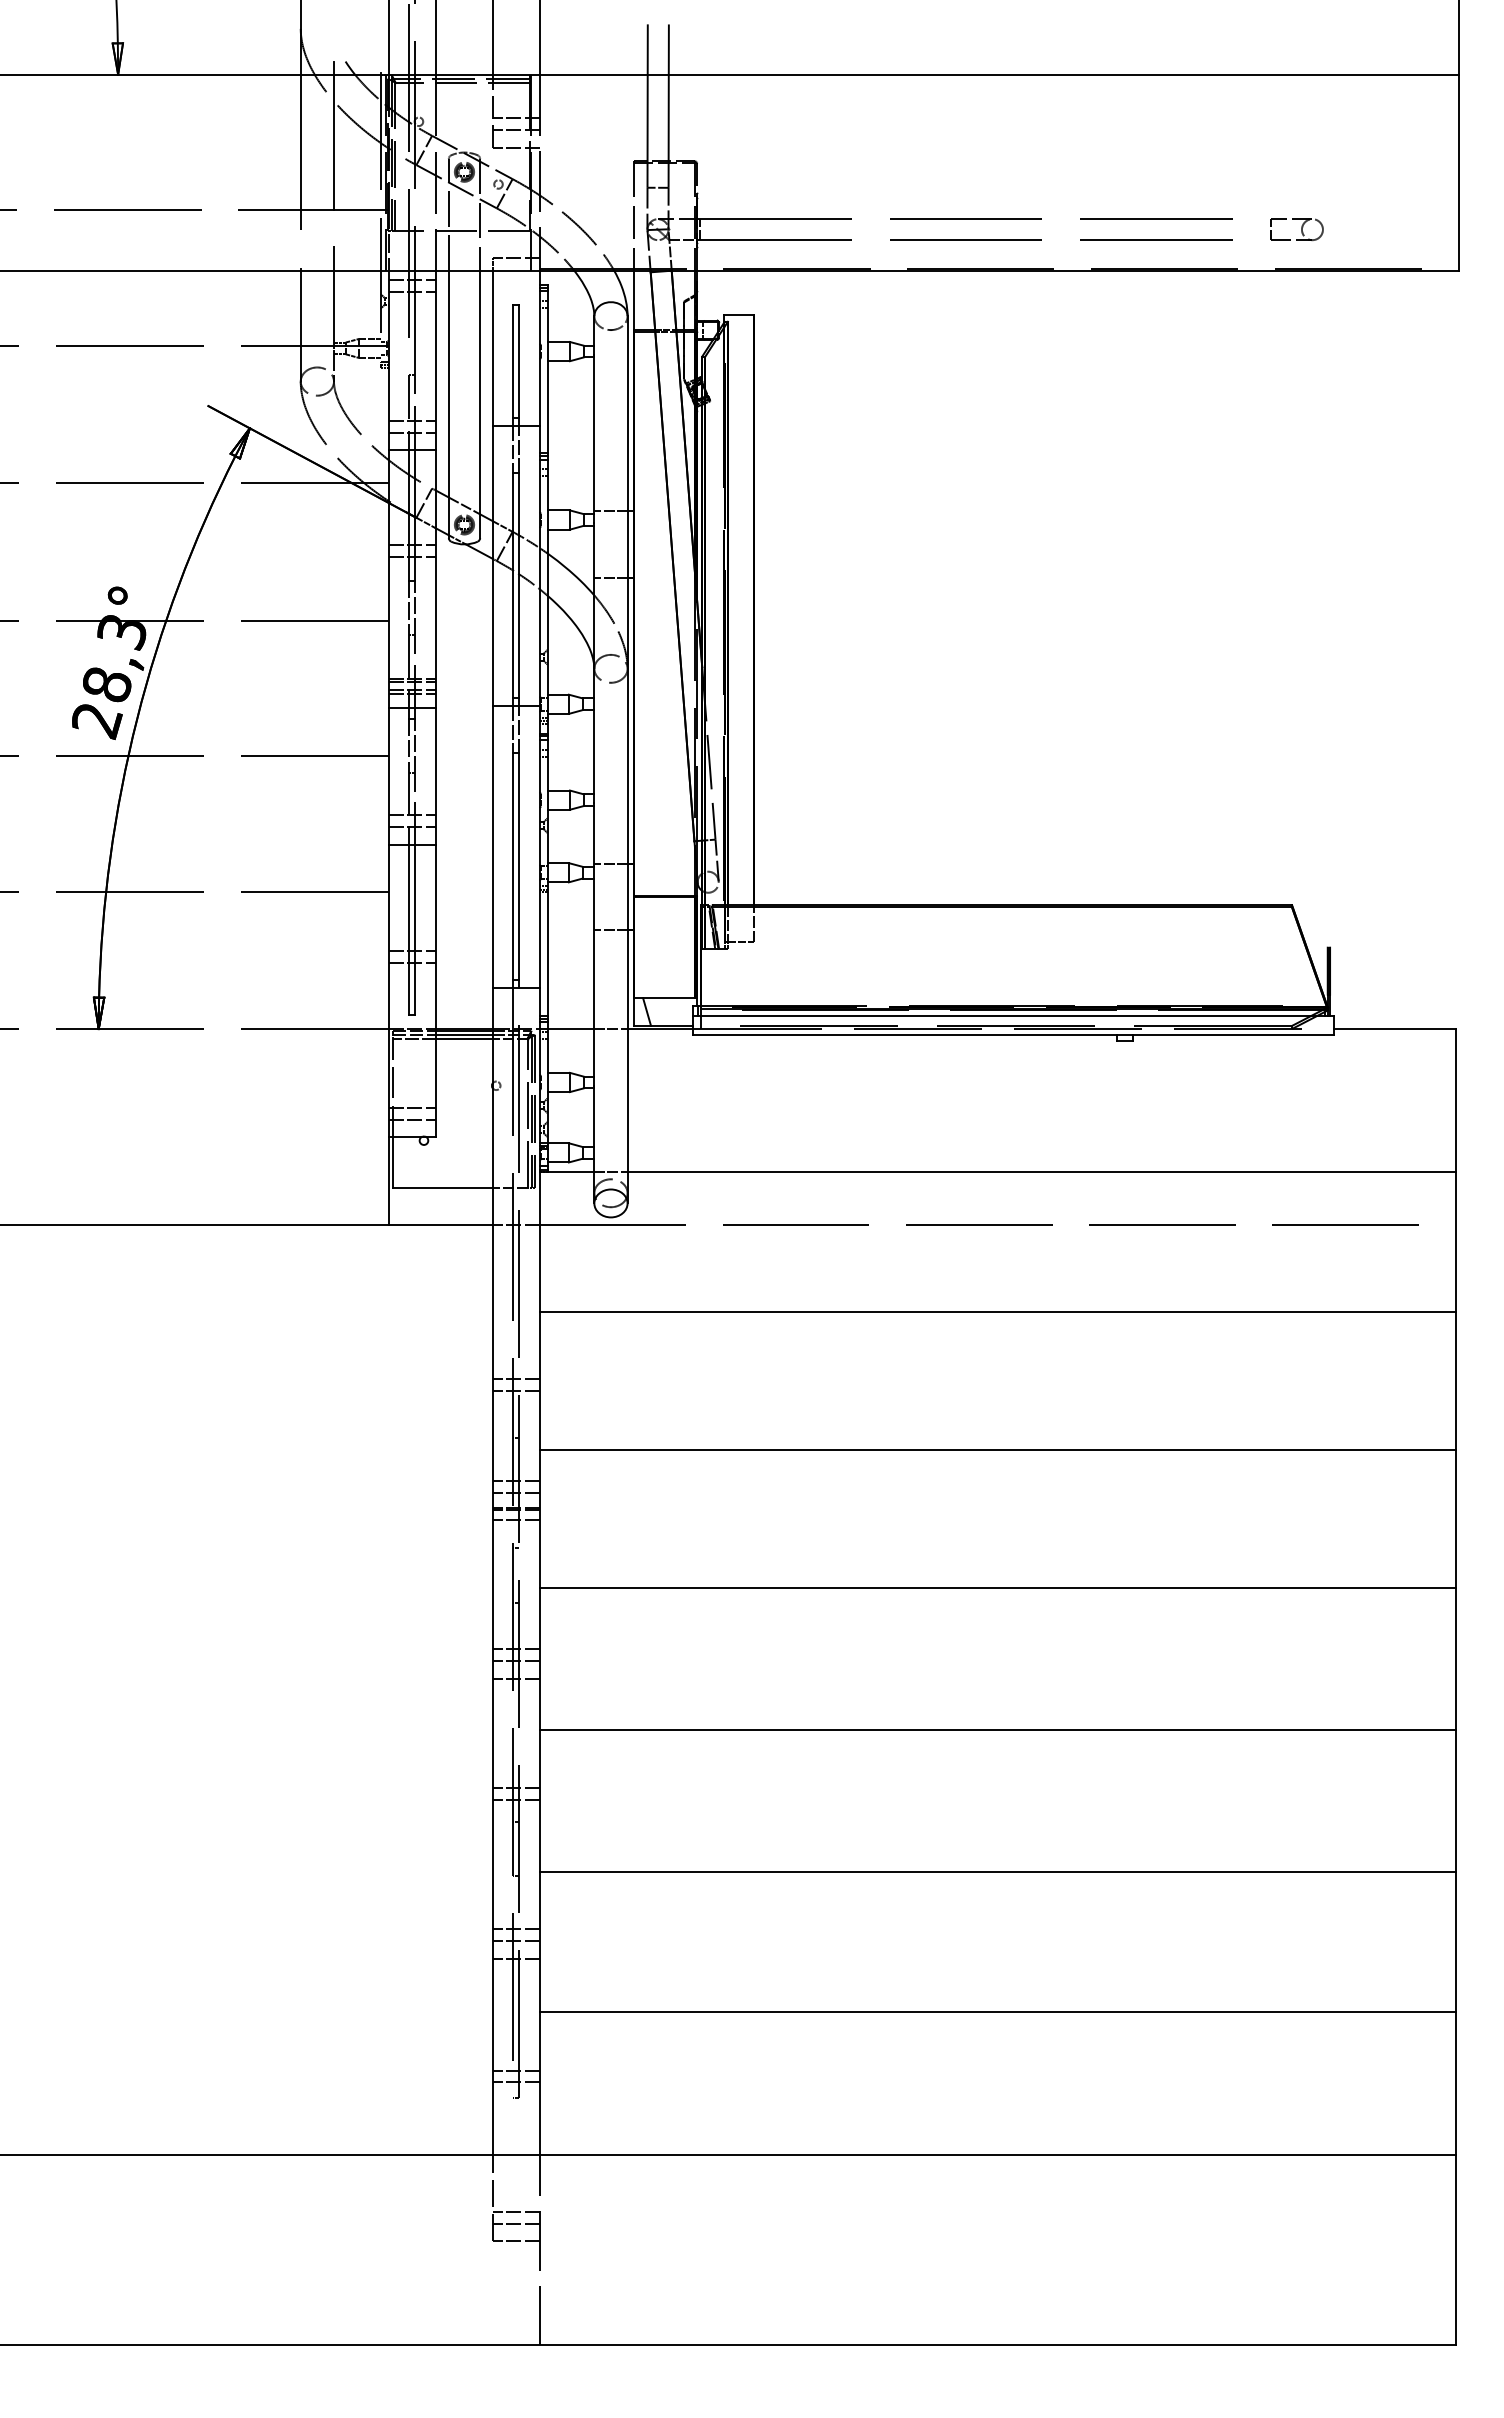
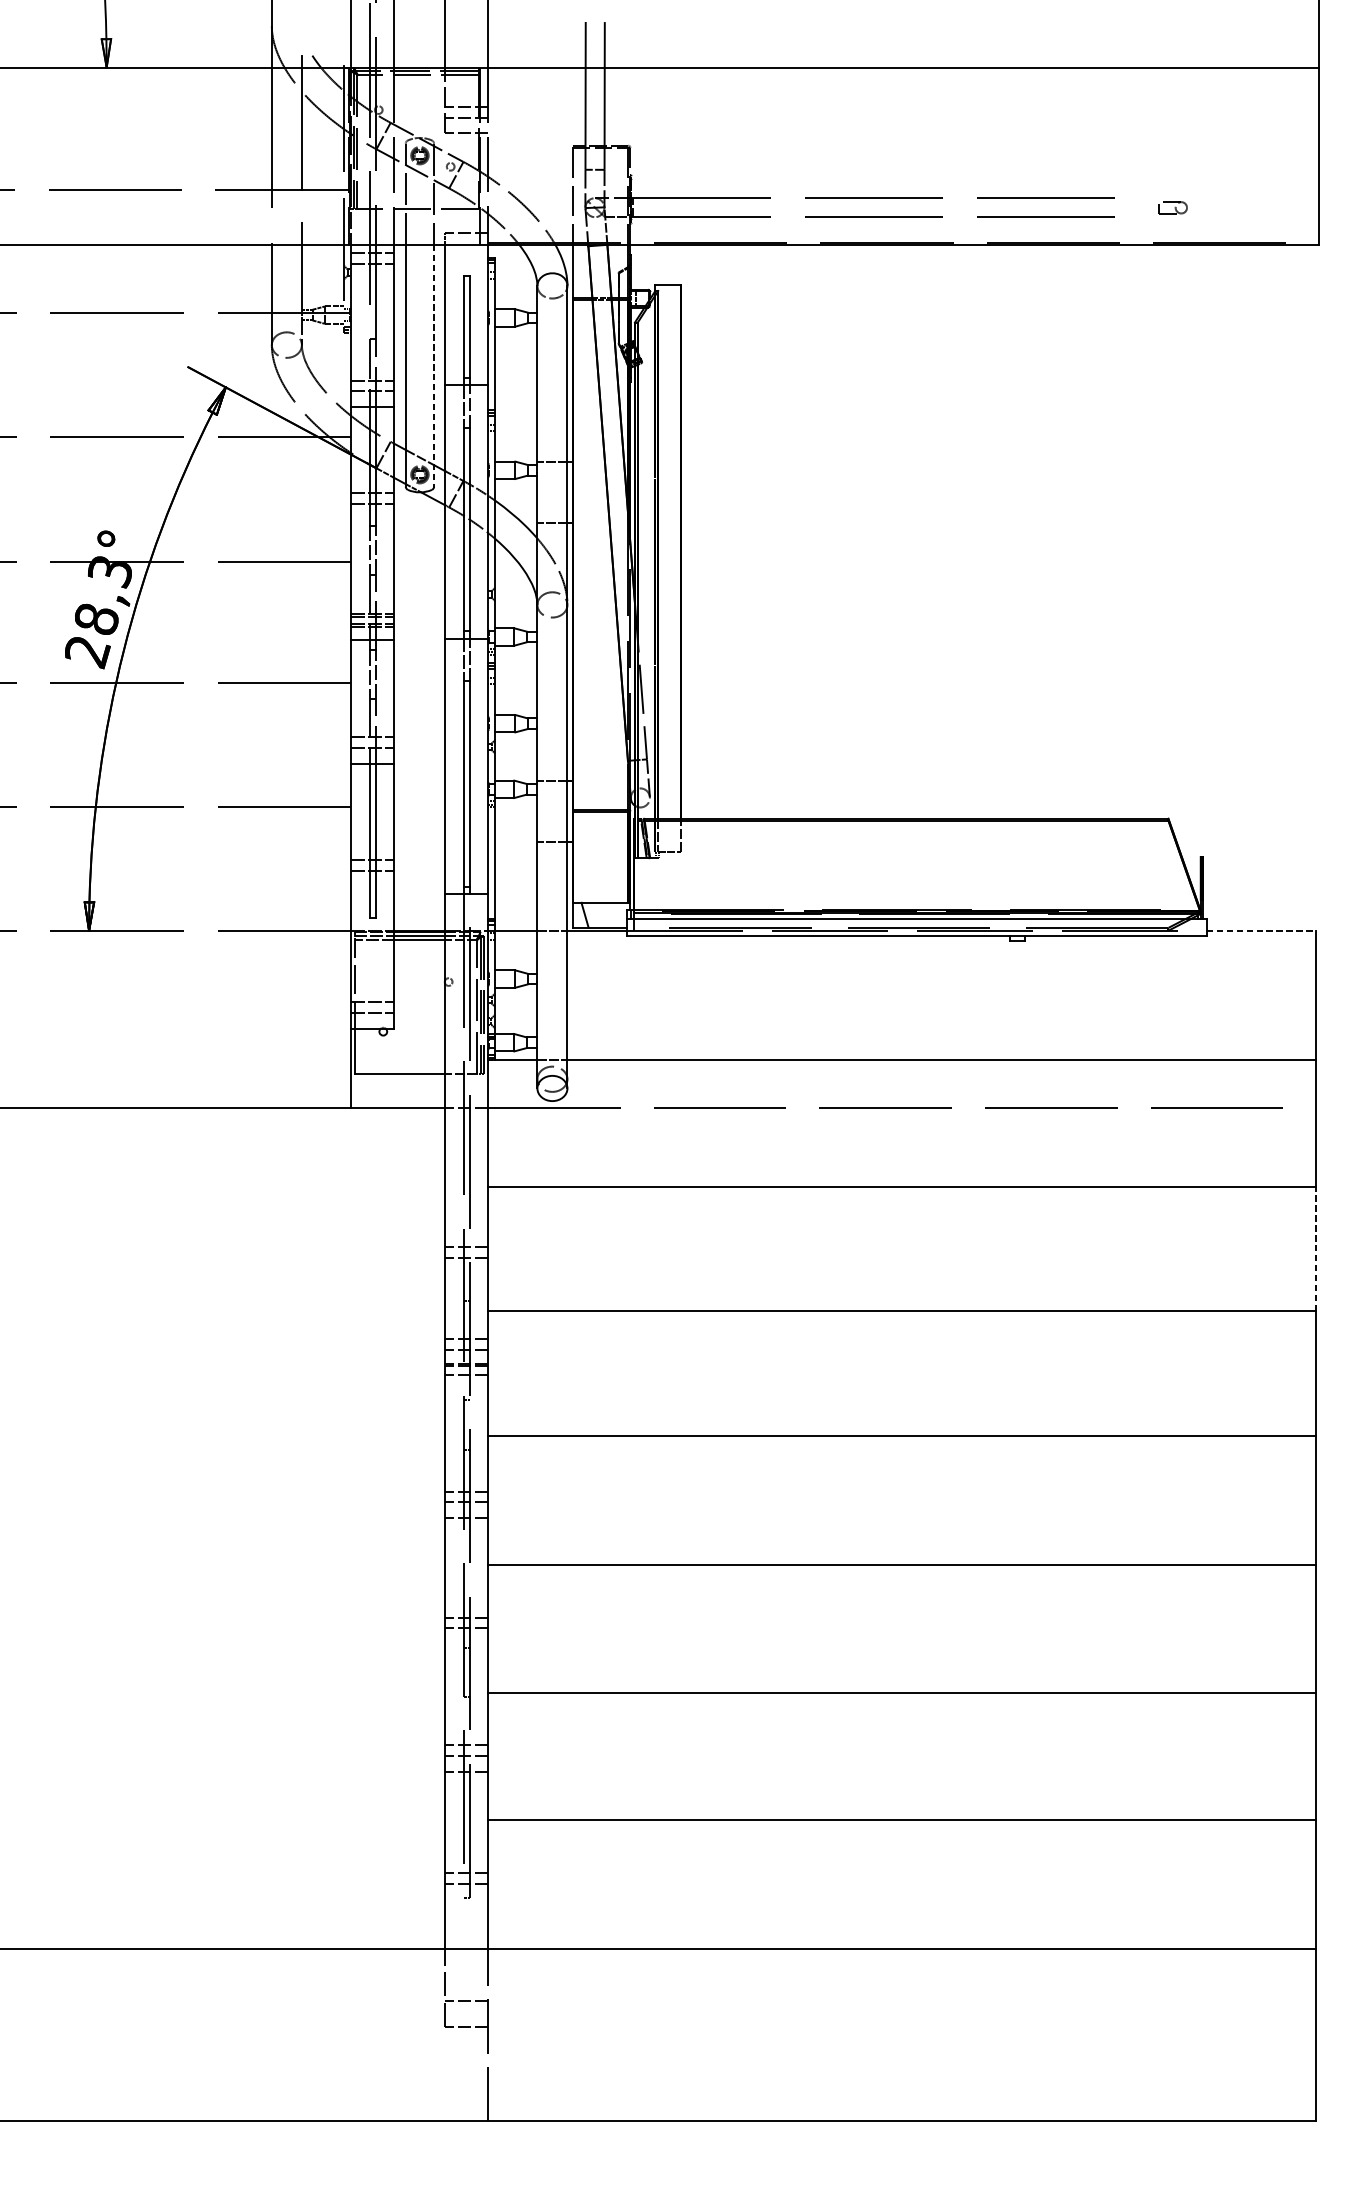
part: (1296, 229) -> (1172, 207), size x0.6
line: (480, 404) -> (434, 365), solid -> dashed
line: (1394, 1029) -> (1261, 931), solid -> dashed
line: (1455, 1380) -> (1316, 1248), solid -> dashed
line: (515, 2223) -> (466, 2011), removed

